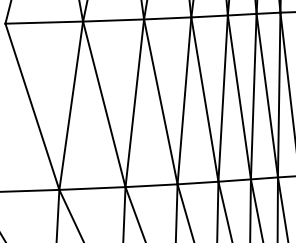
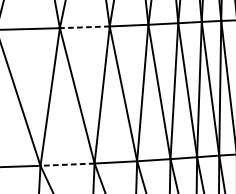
line: (113, 20) -> (84, 27), solid -> dashed
line: (91, 188) -> (66, 164), solid -> dashed

